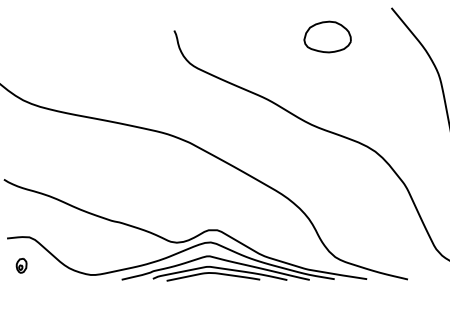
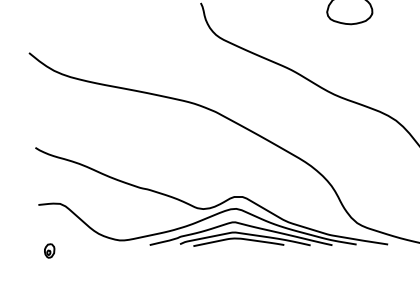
part: (21, 265) -> (49, 250), moved

